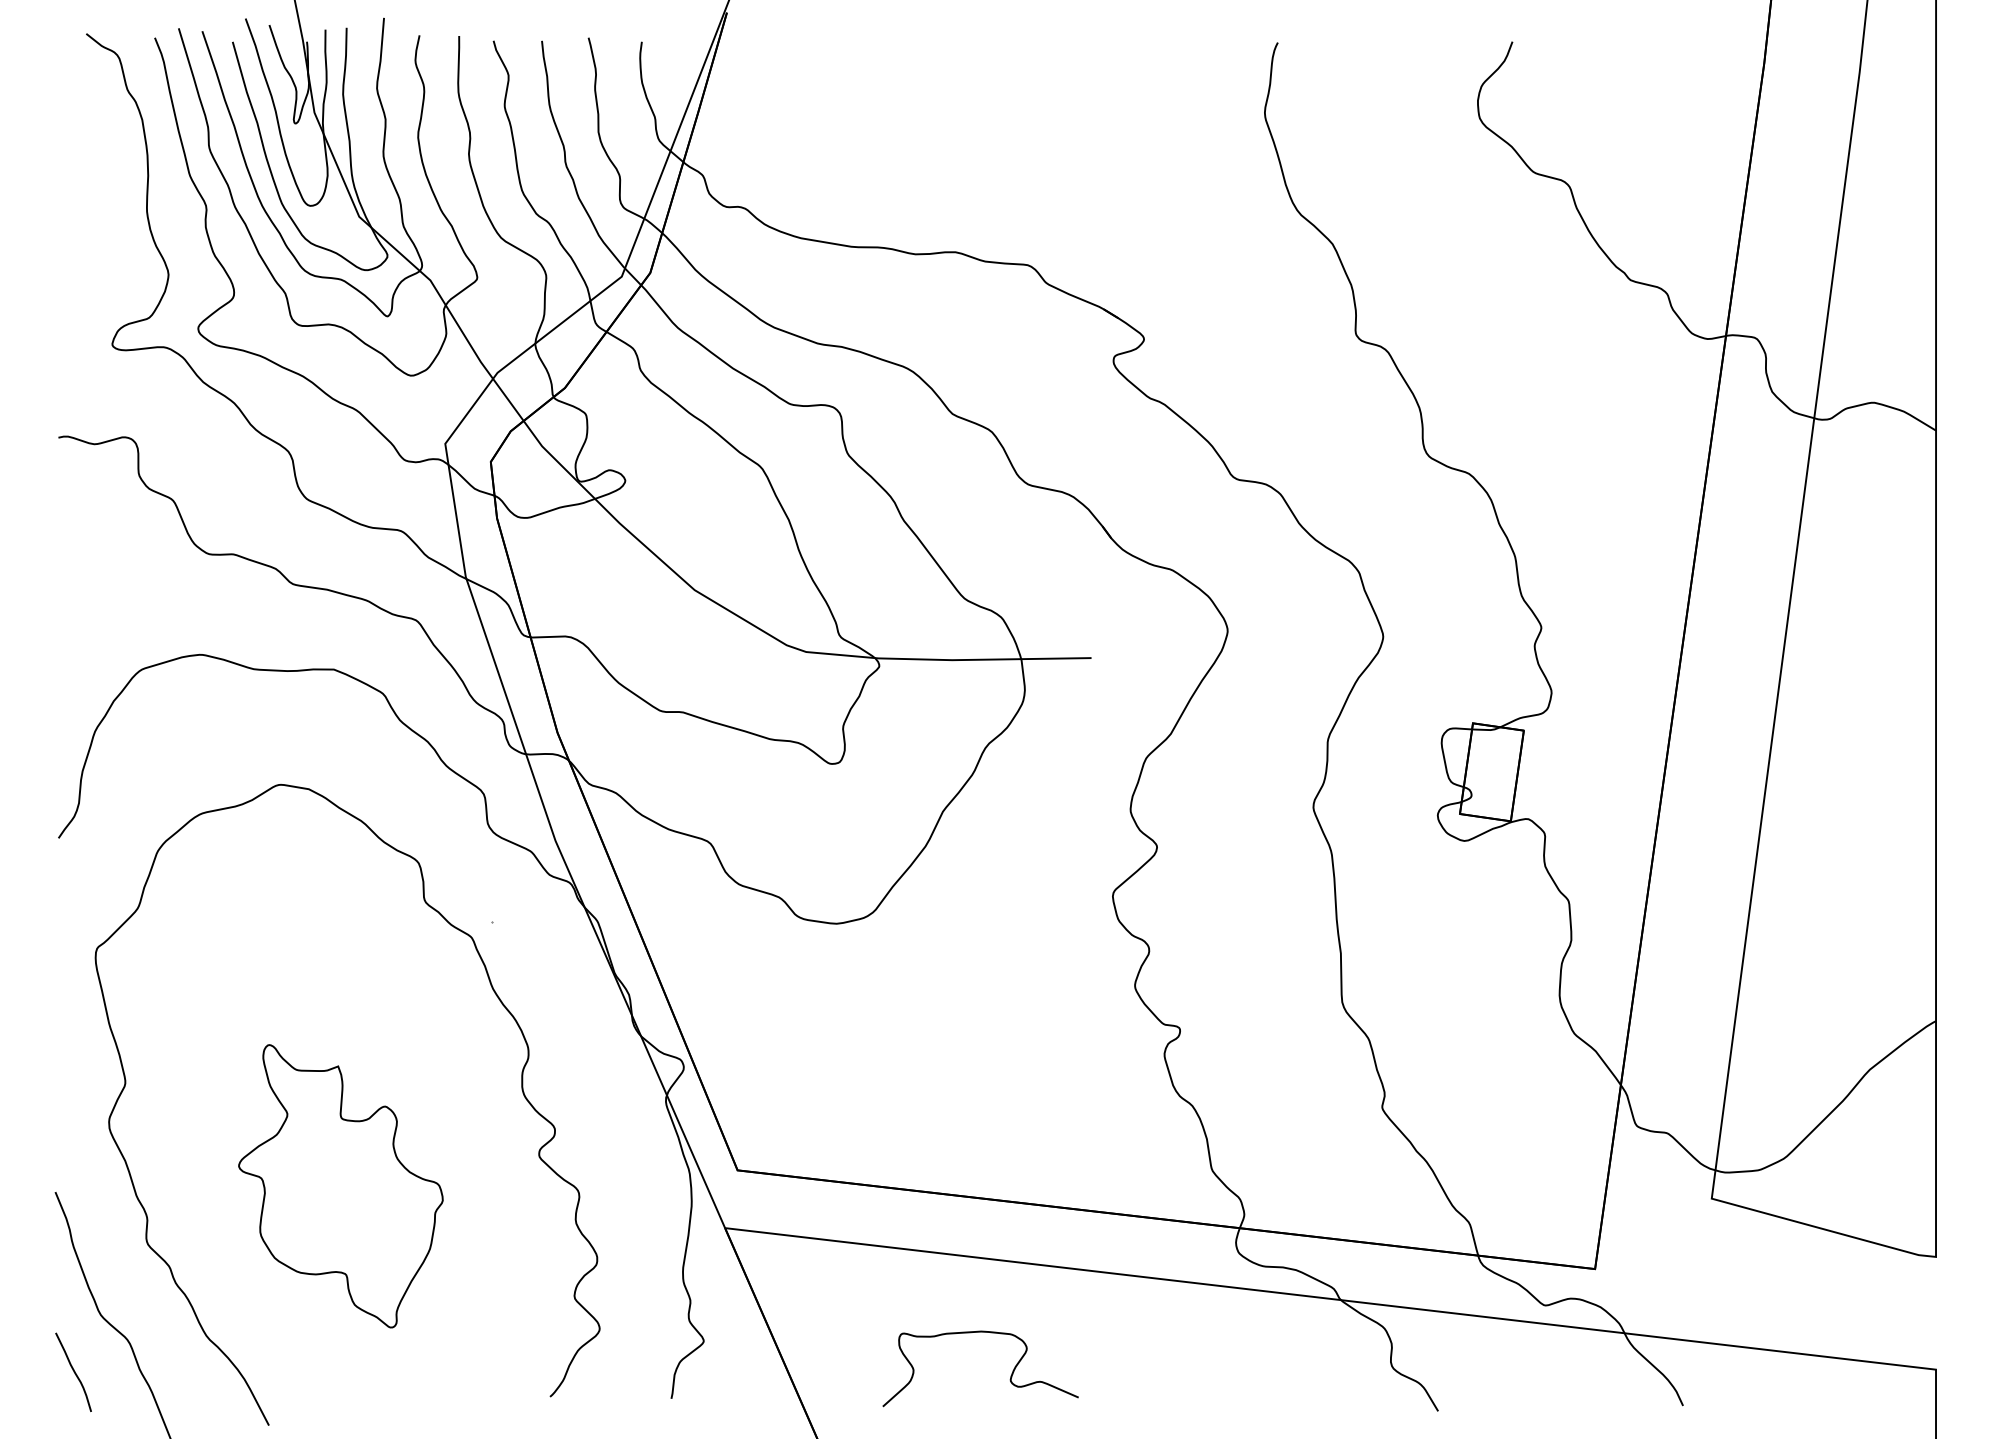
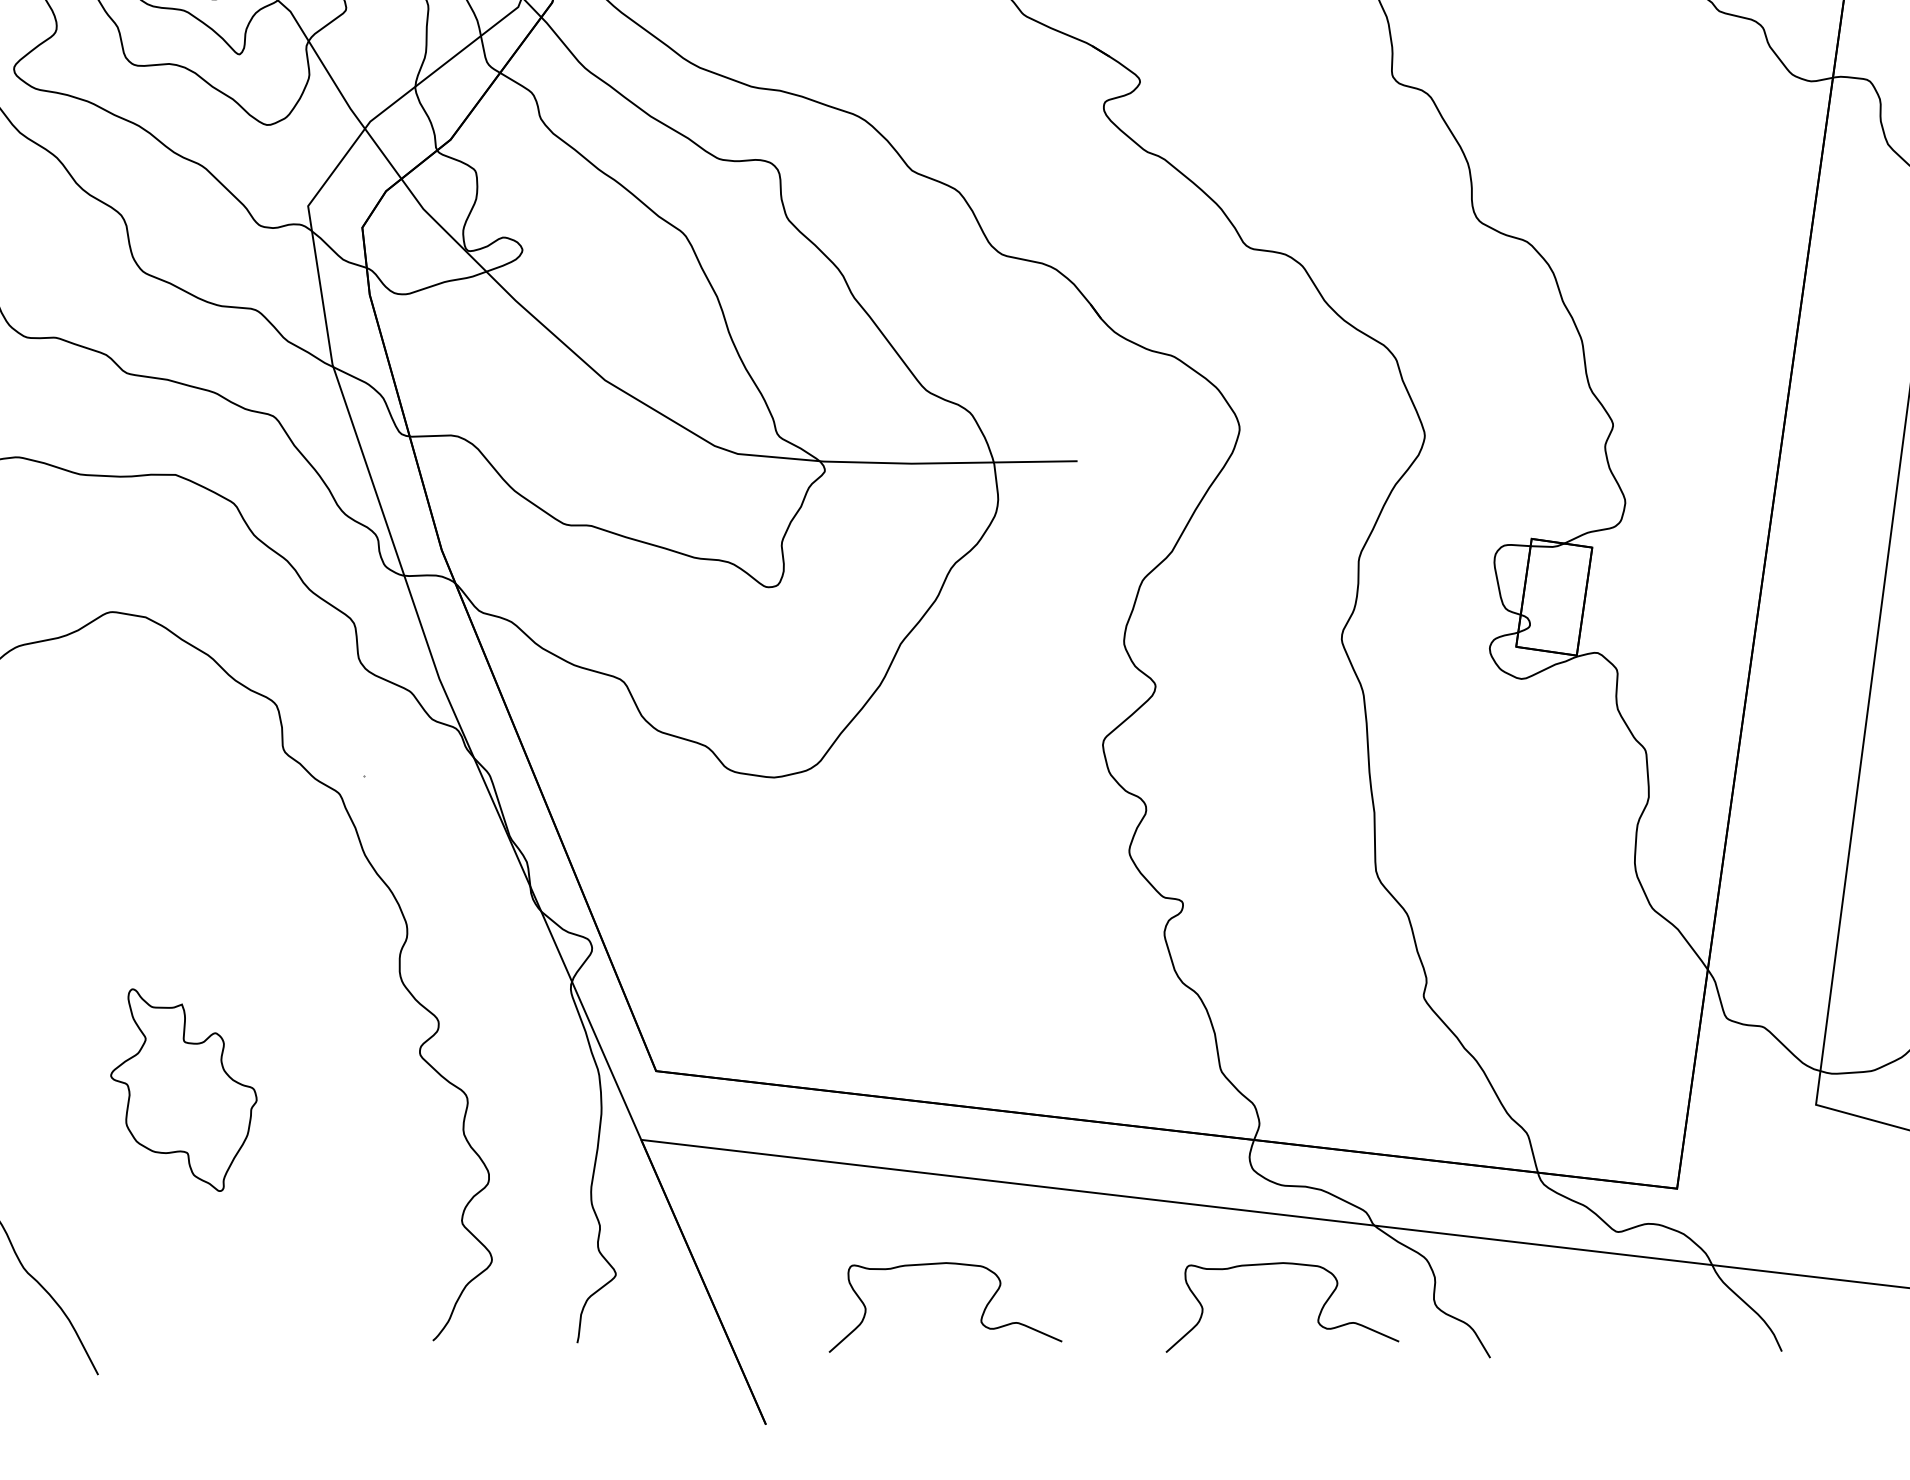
part: (340, 1186) -> (183, 1090), size x0.6
curve: (1293, 1375) -> (1318, 1315), added

